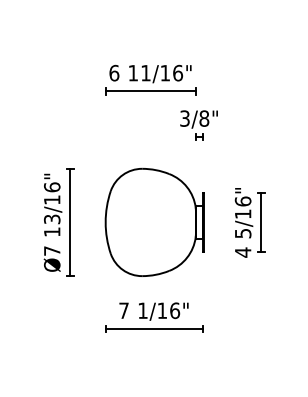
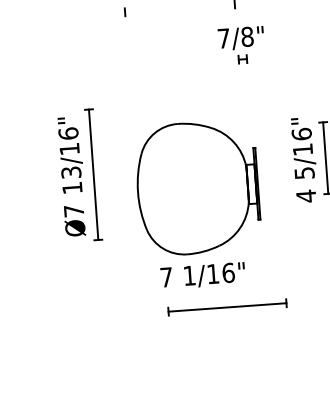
line: (150, 91) -> (179, 8), removed
text: (184, 118) -> (223, 38), 3/8" -> 7/8"
part: (154, 221) -> (197, 186), moved
part: (154, 328) -> (227, 306), moved

